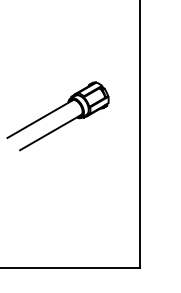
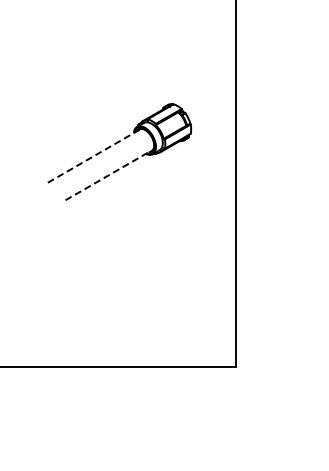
line: (39, 119) -> (93, 156), solid -> dashed
line: (50, 132) -> (108, 175), solid -> dashed

